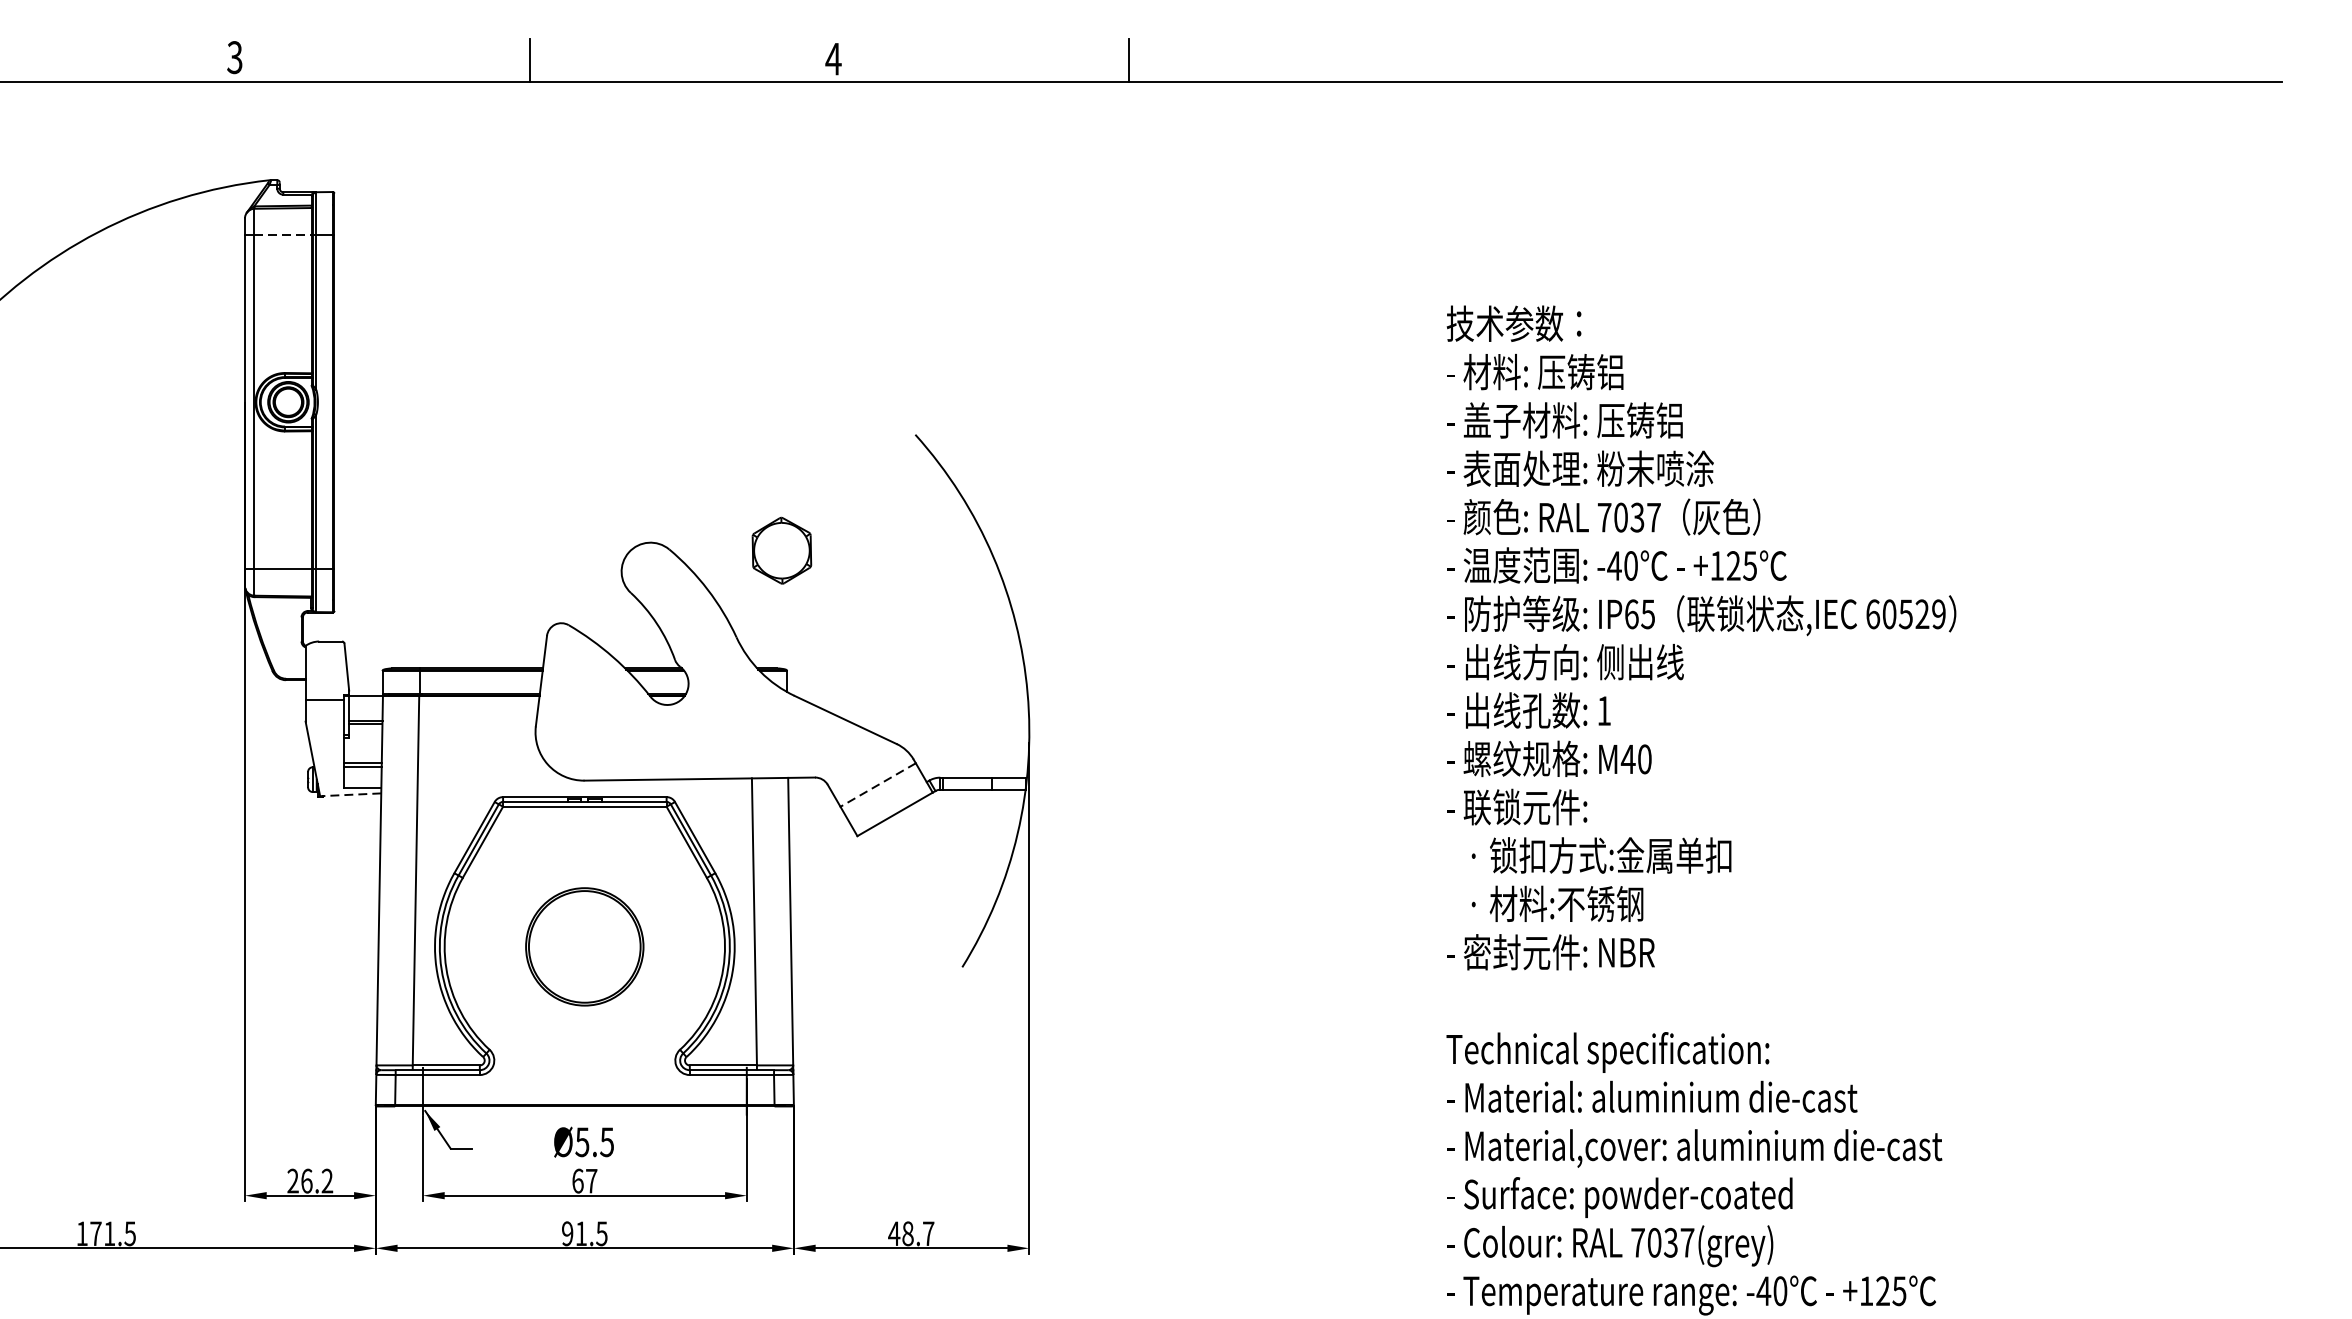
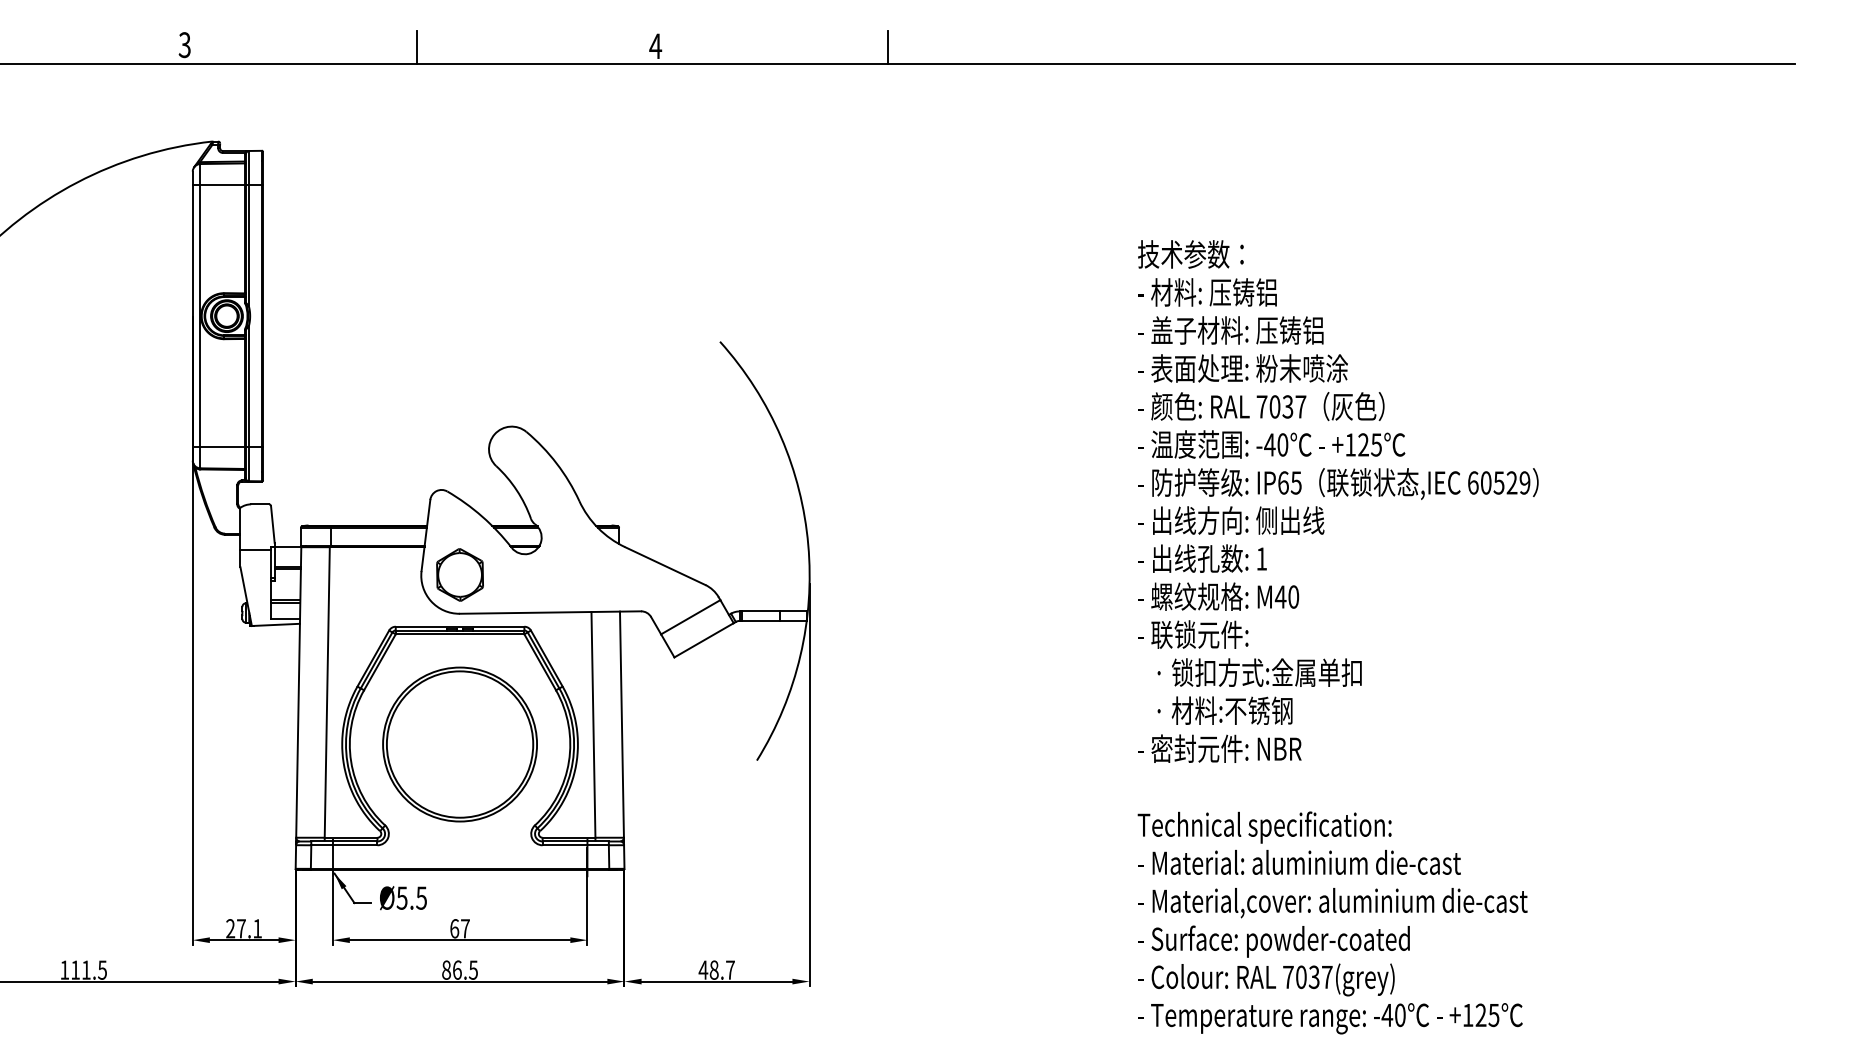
line: (284, 236) -> (223, 185), dashed -> solid
part: (781, 550) -> (459, 574), moved
line: (877, 785) -> (690, 617), dashed -> solid
line: (350, 794) -> (275, 624), dashed -> solid
part: (584, 946) -> (459, 744), size x1.67
text: (584, 1142) -> (403, 898), moved
text: (317, 1180) -> (249, 928), 26.2 -> 27.1
text: (95, 1232) -> (75, 969), 171.5 -> 111.5
text: (573, 1232) -> (451, 969), 91.5 -> 86.5

